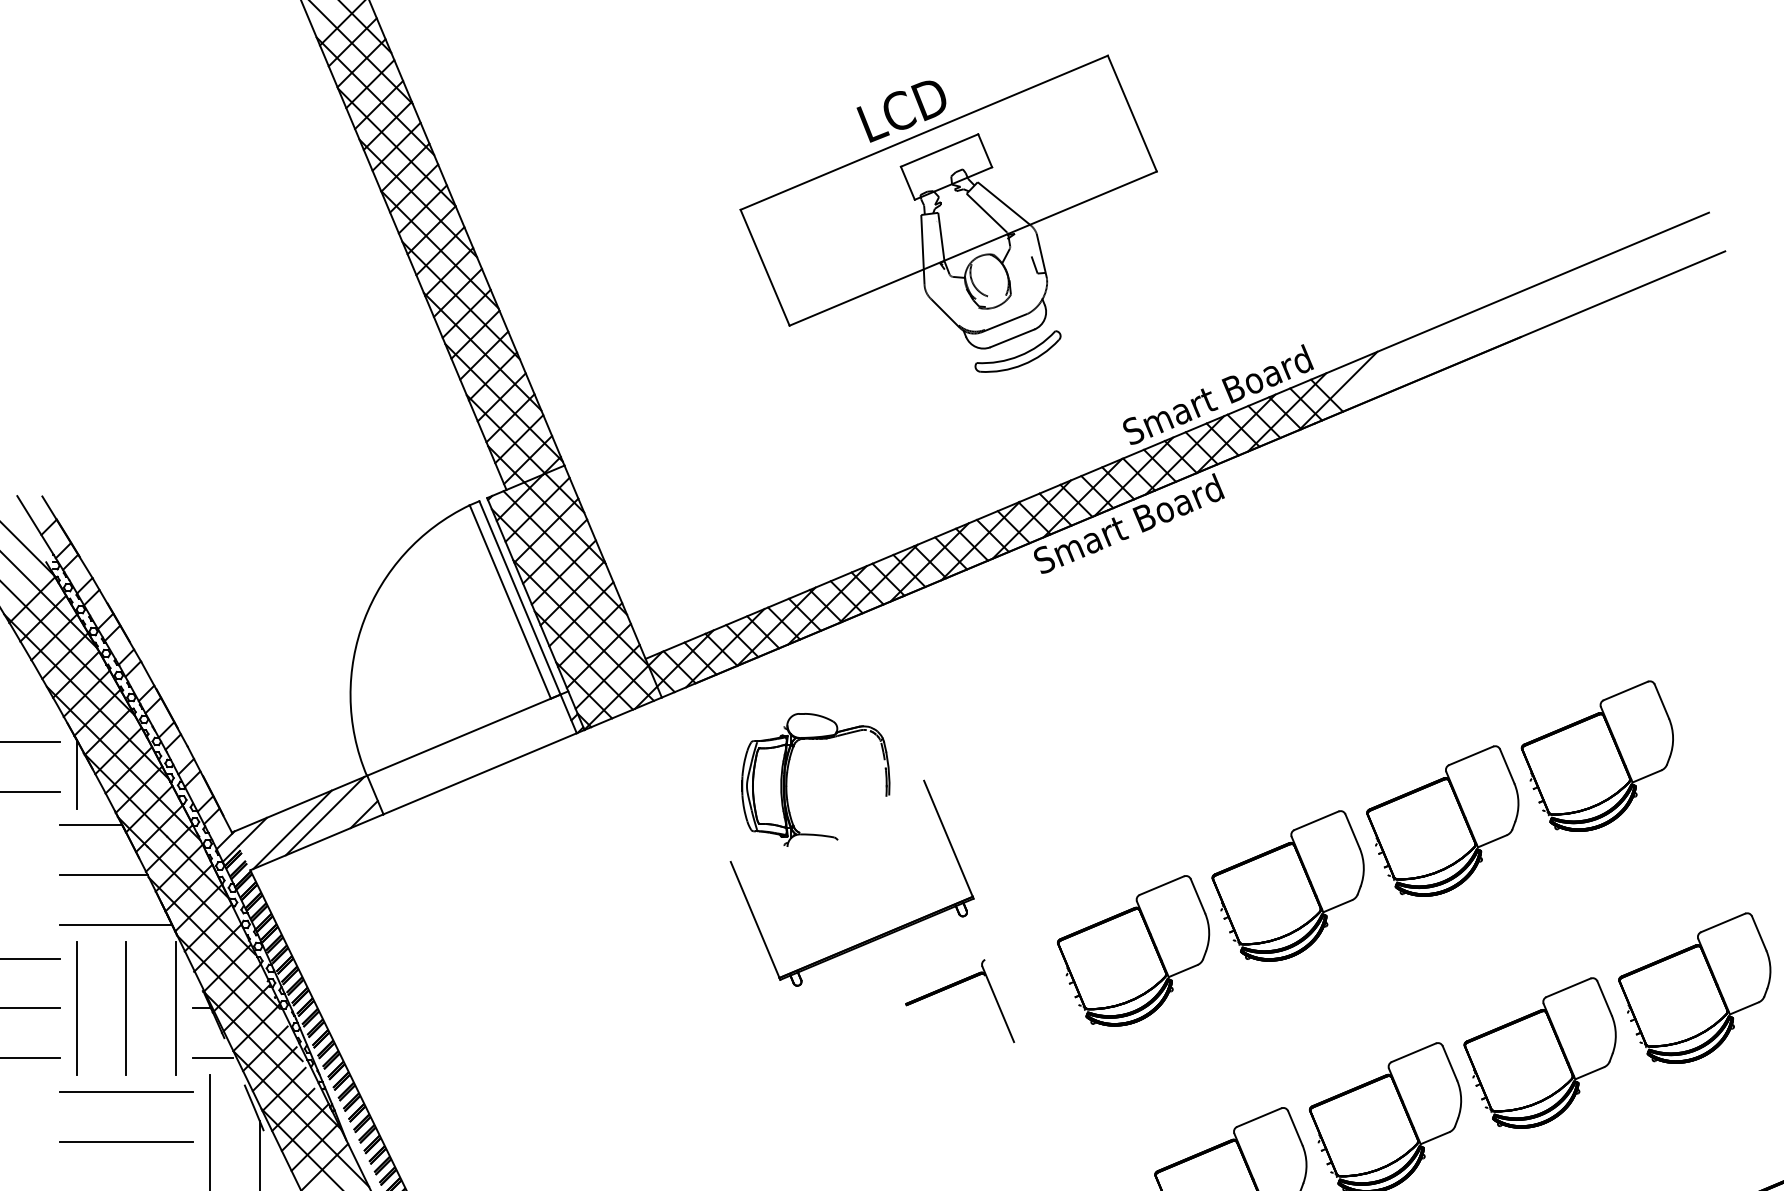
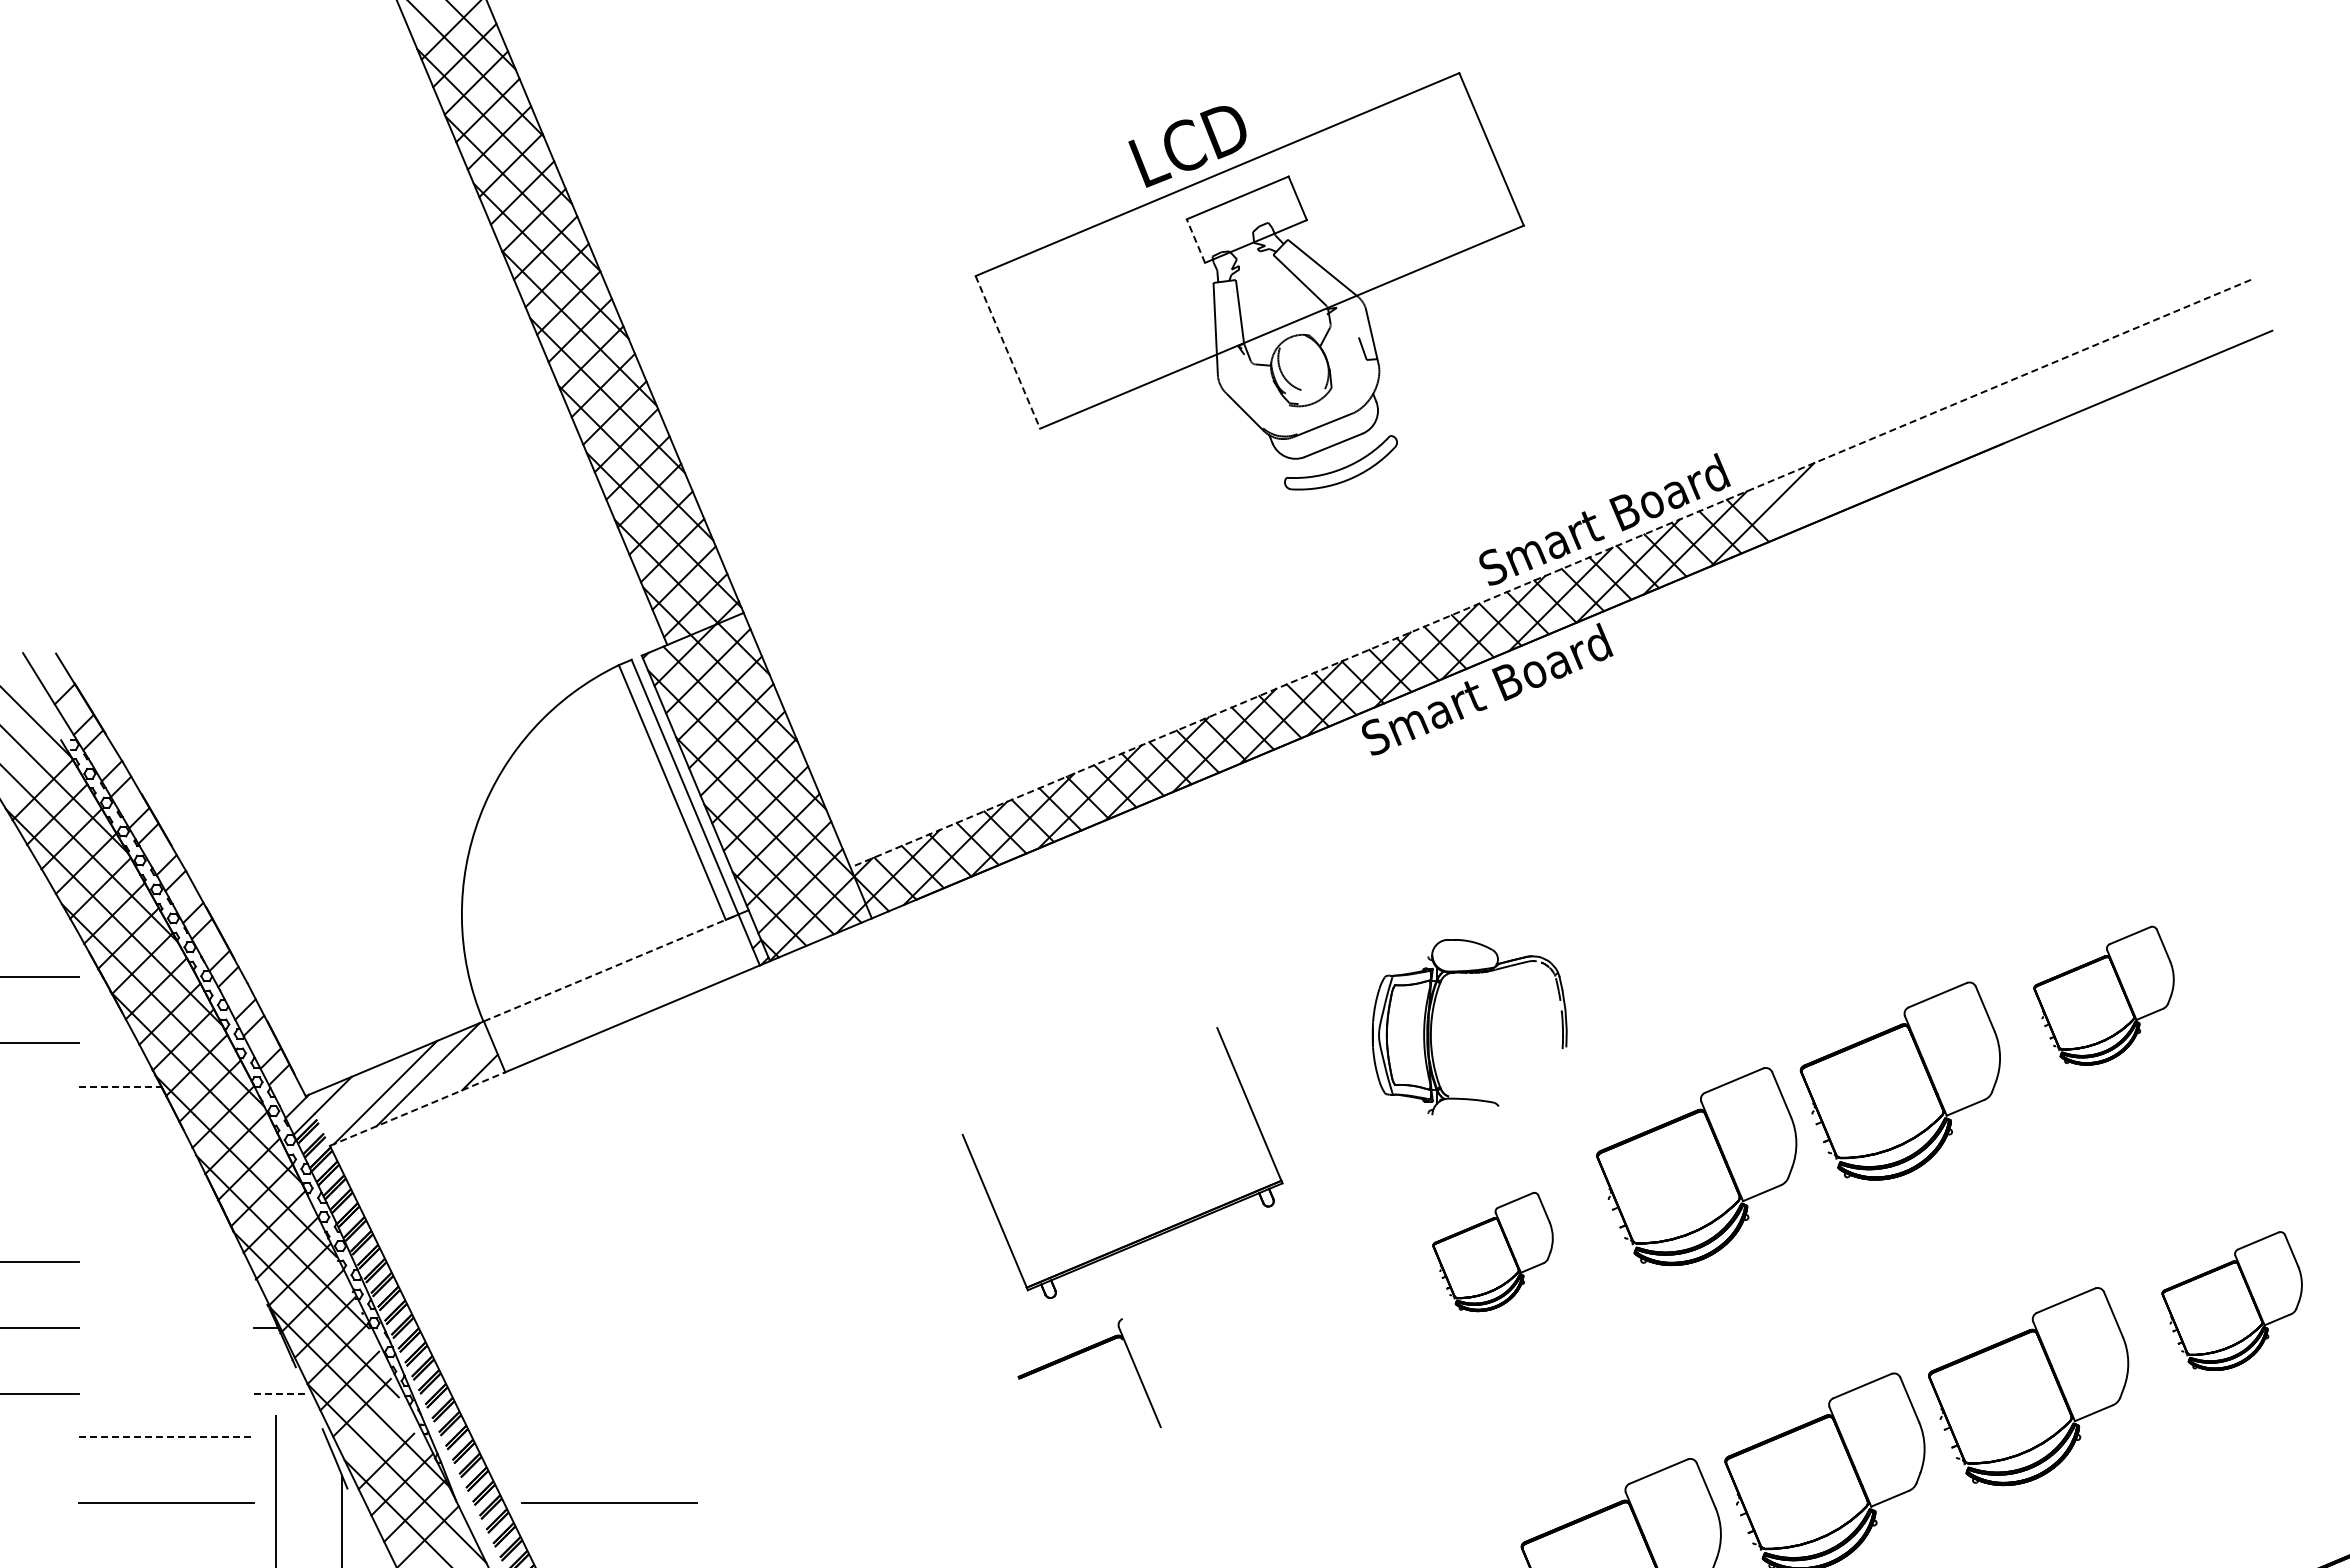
line: (907, 183) -> (1195, 241), solid -> dashed
line: (764, 267) -> (1007, 352), solid -> dashed
line: (1177, 435) -> (1550, 573), solid -> dashed
line: (464, 734) -> (611, 967), solid -> dashed
part: (1597, 756) -> (2103, 995), size x0.7
line: (76, 774) -> (101, 1019), removed
part: (787, 778) -> (1432, 1024), moved
line: (91, 825) -> (120, 1086), solid -> dashed
line: (316, 842) -> (417, 1109), solid -> dashed
line: (103, 875) -> (136, 1152), removed
line: (115, 925) -> (152, 1218), removed
part: (1133, 950) -> (1492, 1251), size x0.6
part: (954, 986) -> (1082, 1353), moved
part: (1694, 987) -> (2231, 1300), size x0.7
line: (76, 1008) -> (101, 1327), removed
line: (126, 1008) -> (166, 1327), removed
line: (176, 1008) -> (232, 1327), removed
line: (213, 1058) -> (281, 1393), solid -> dashed
line: (283, 1089) -> (373, 1434), removed
line: (126, 1091) -> (166, 1437), solid -> dashed
line: (462, 1141) -> (609, 1502), added

